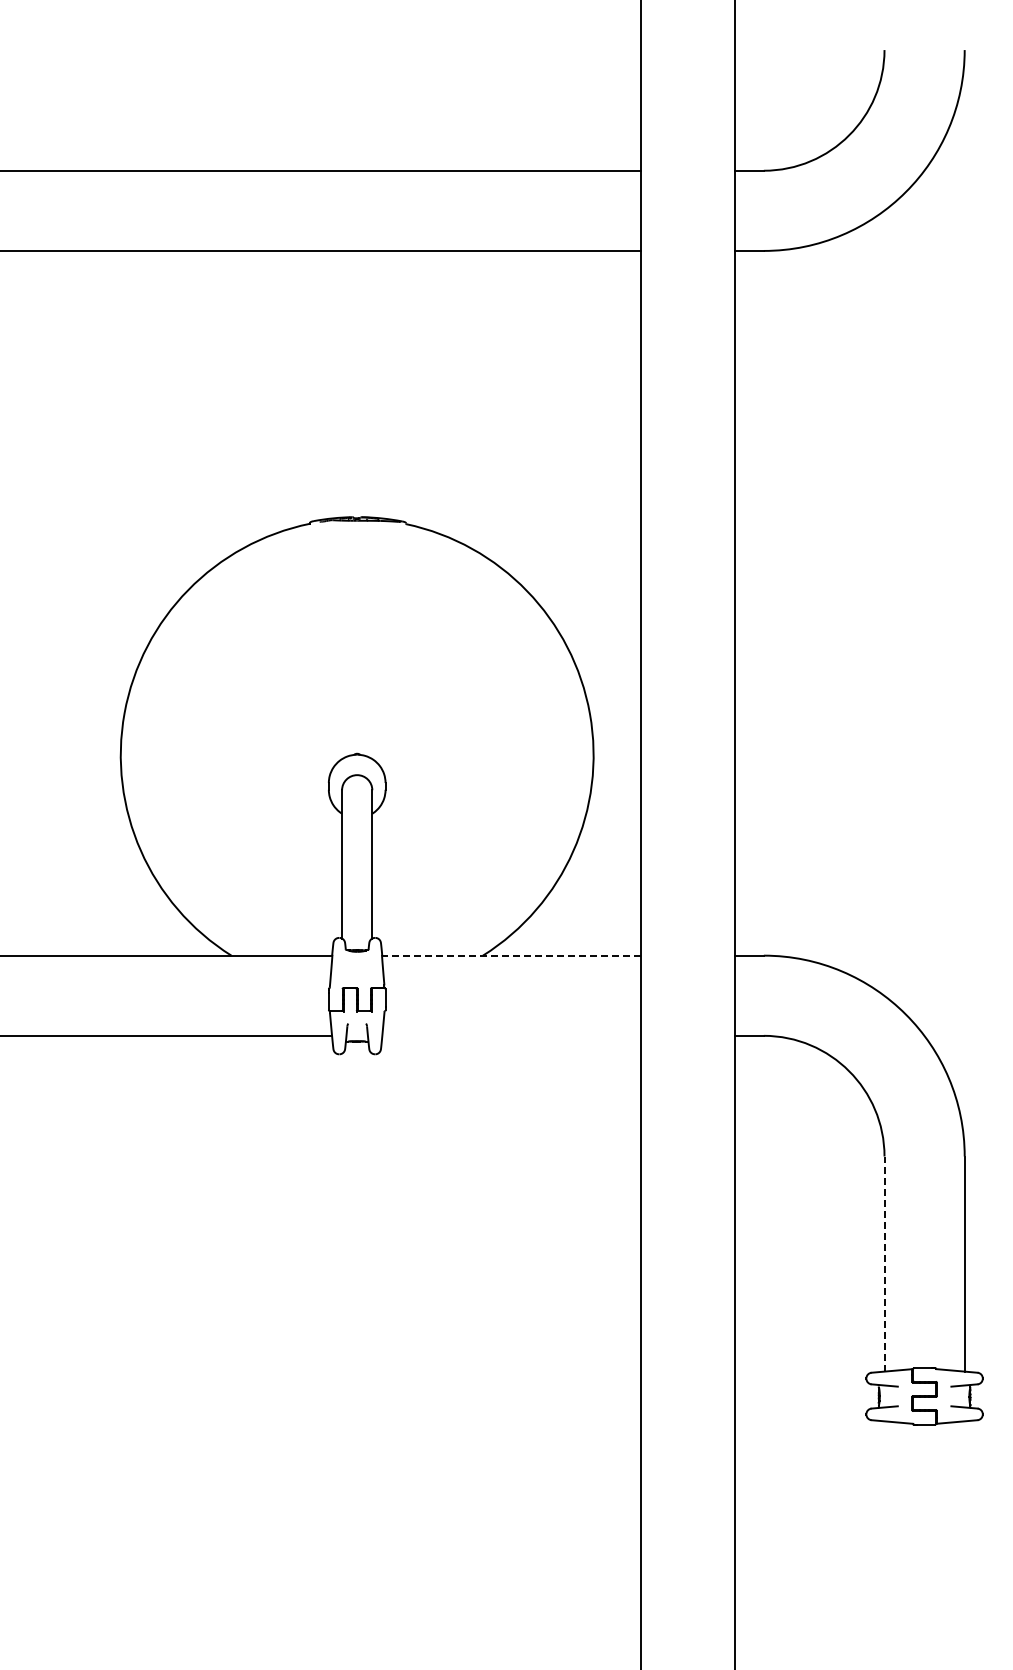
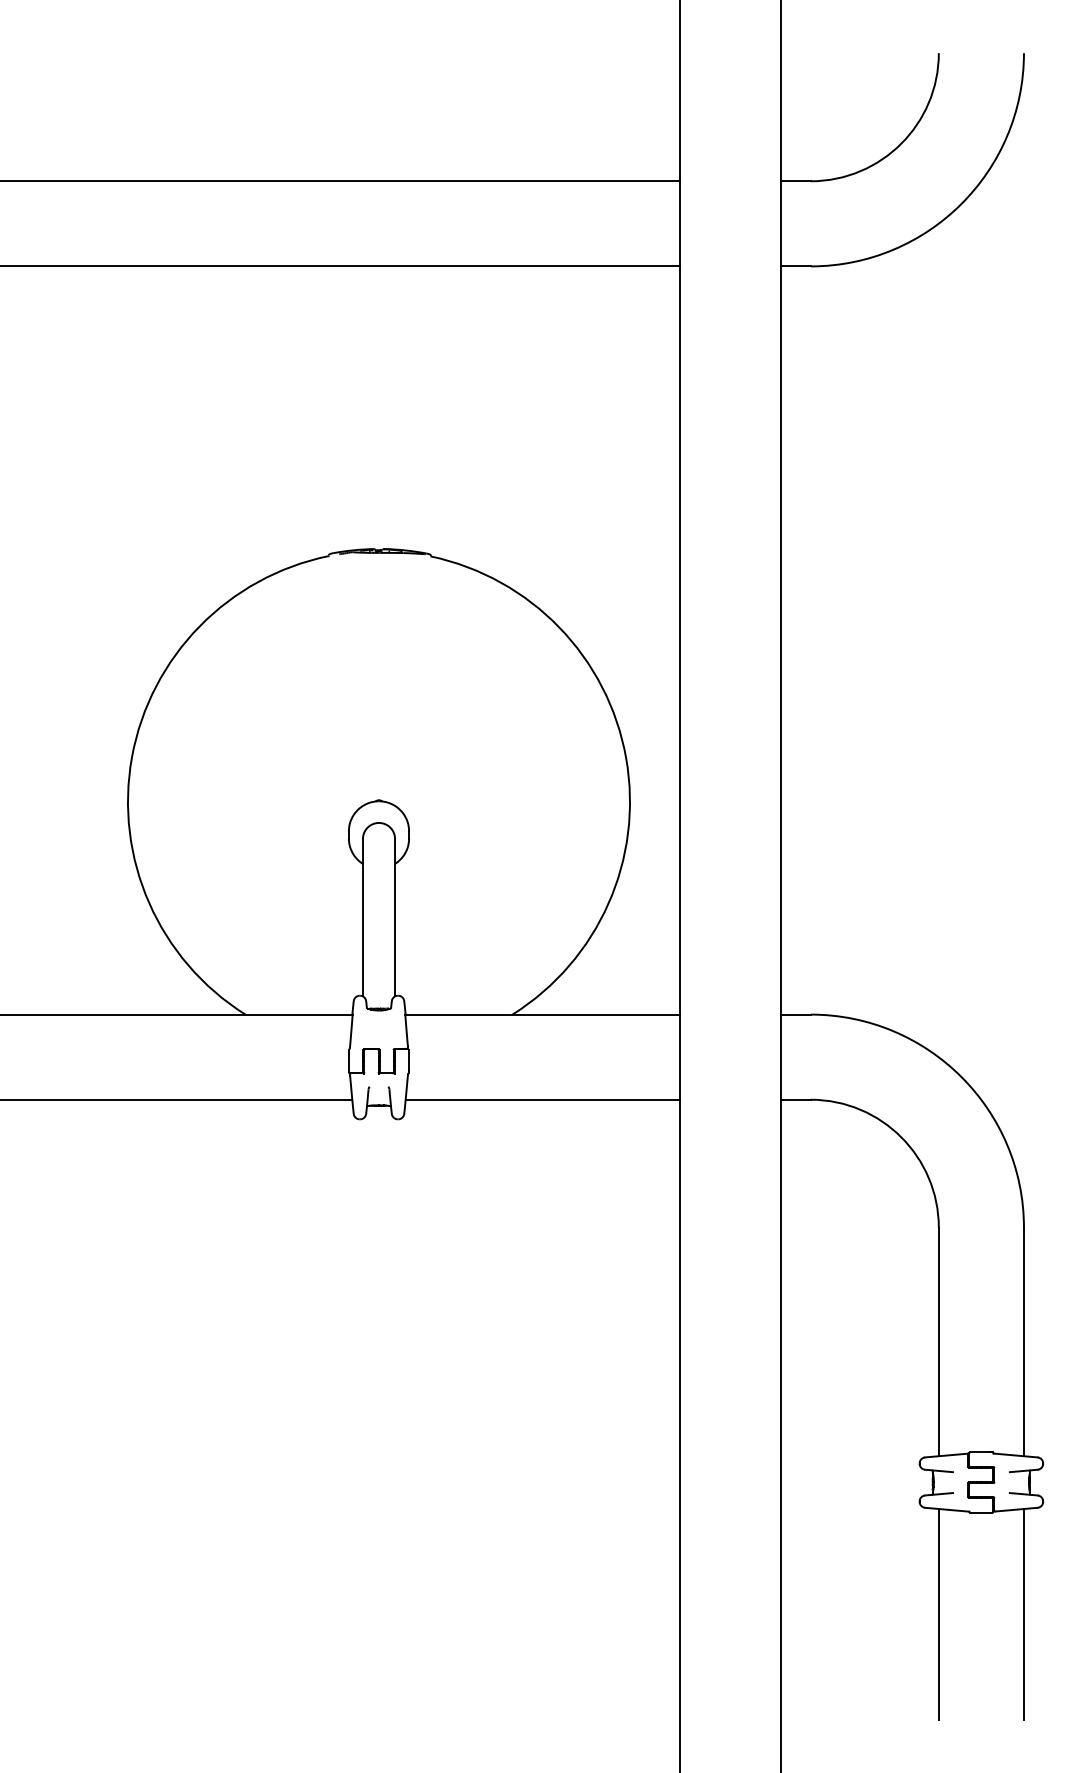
line: (510, 955) -> (541, 1014), dashed -> solid
line: (511, 1035) -> (542, 1099), added
line: (884, 1264) -> (938, 1342), dashed -> solid
line: (884, 1520) -> (938, 1614), added
line: (964, 1520) -> (1023, 1614), added

